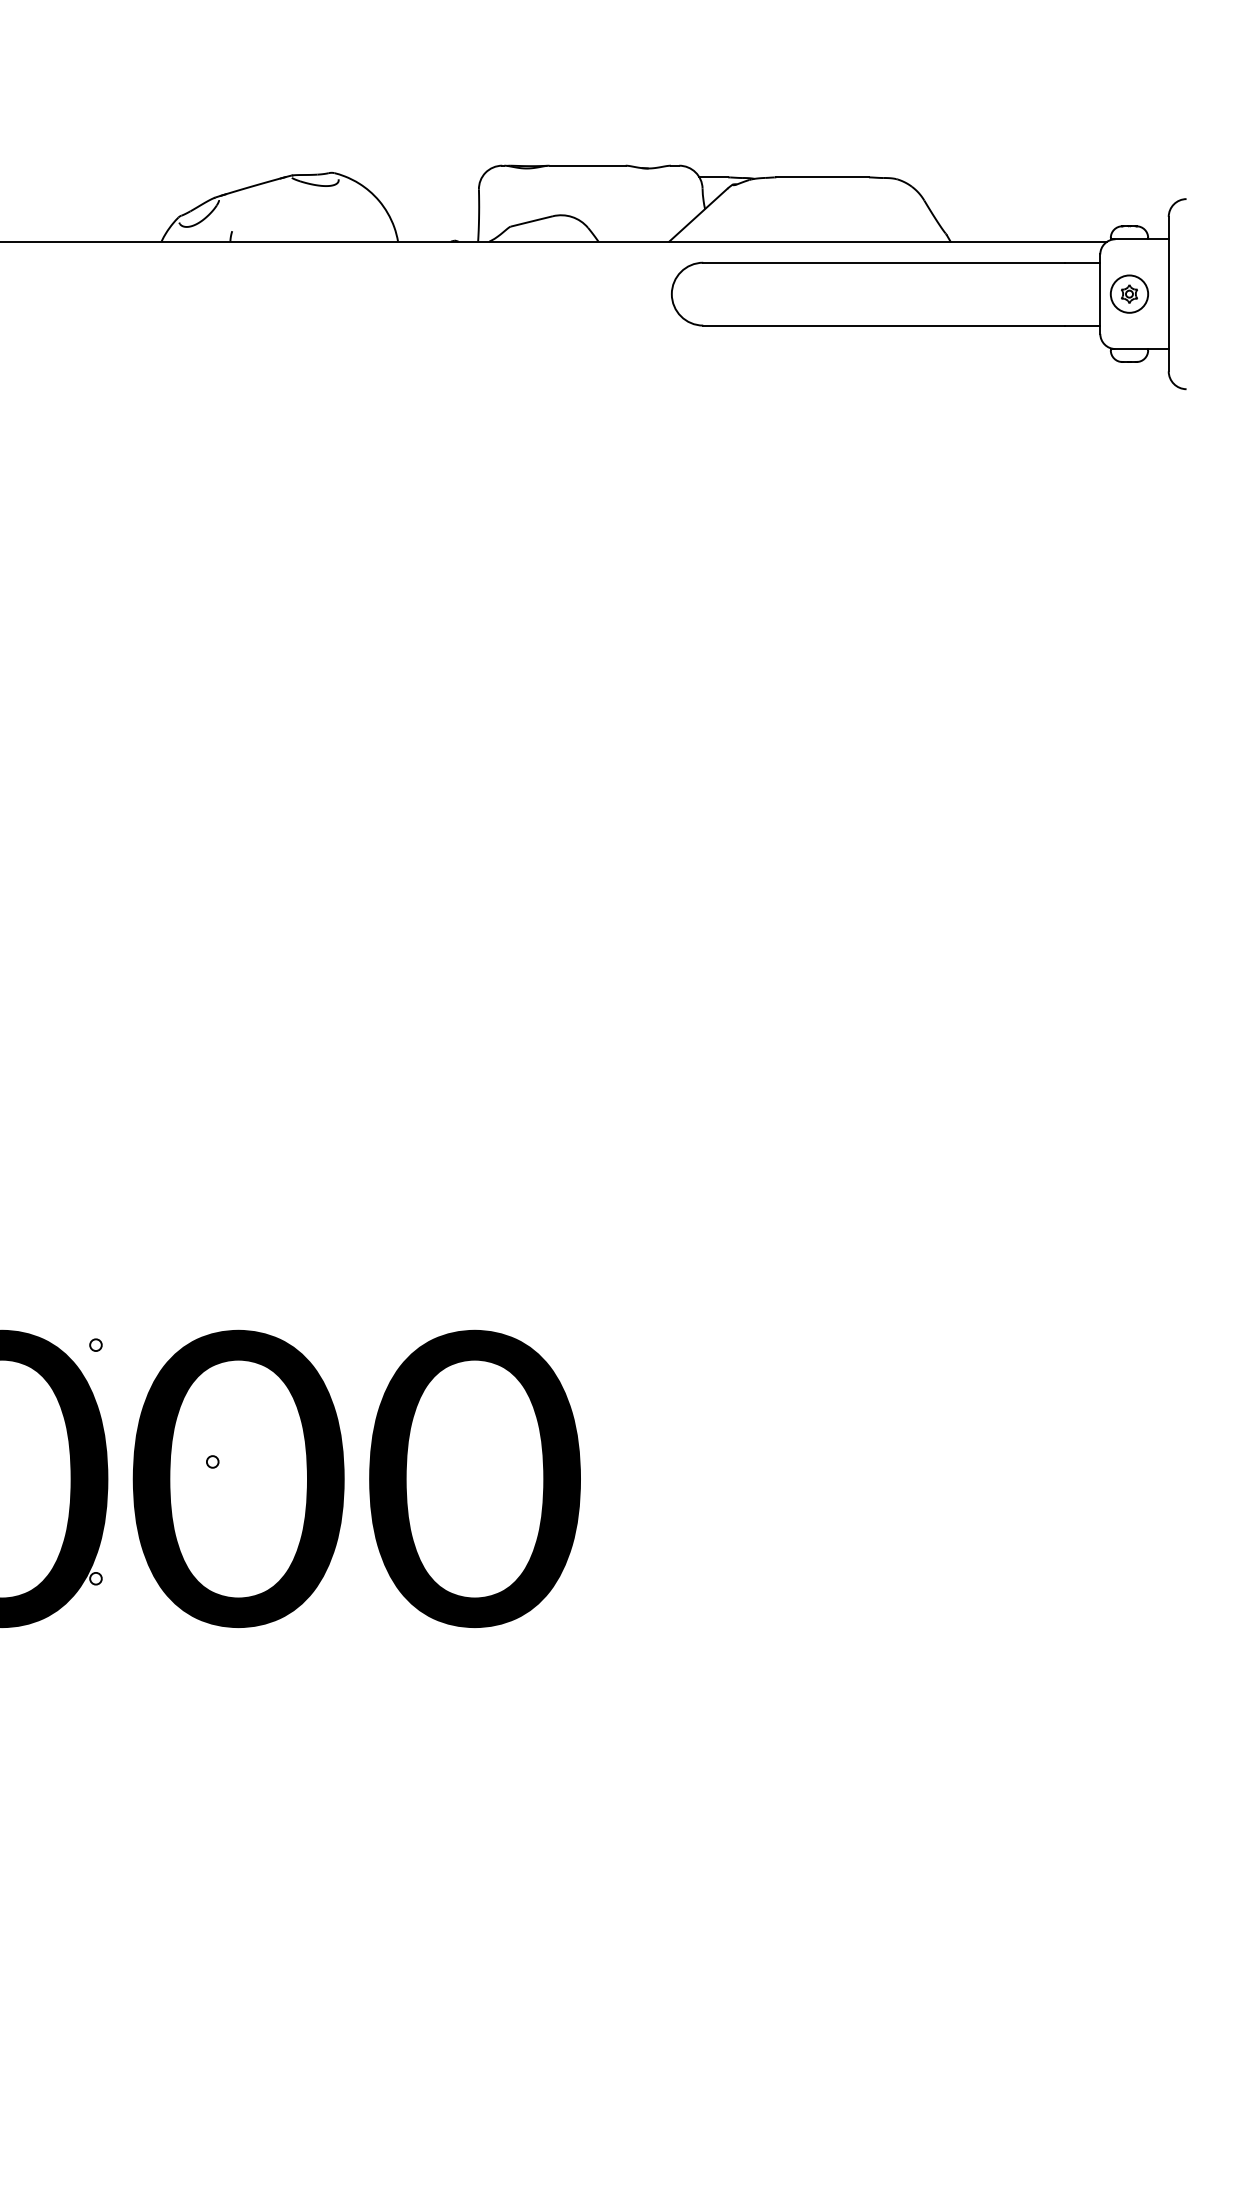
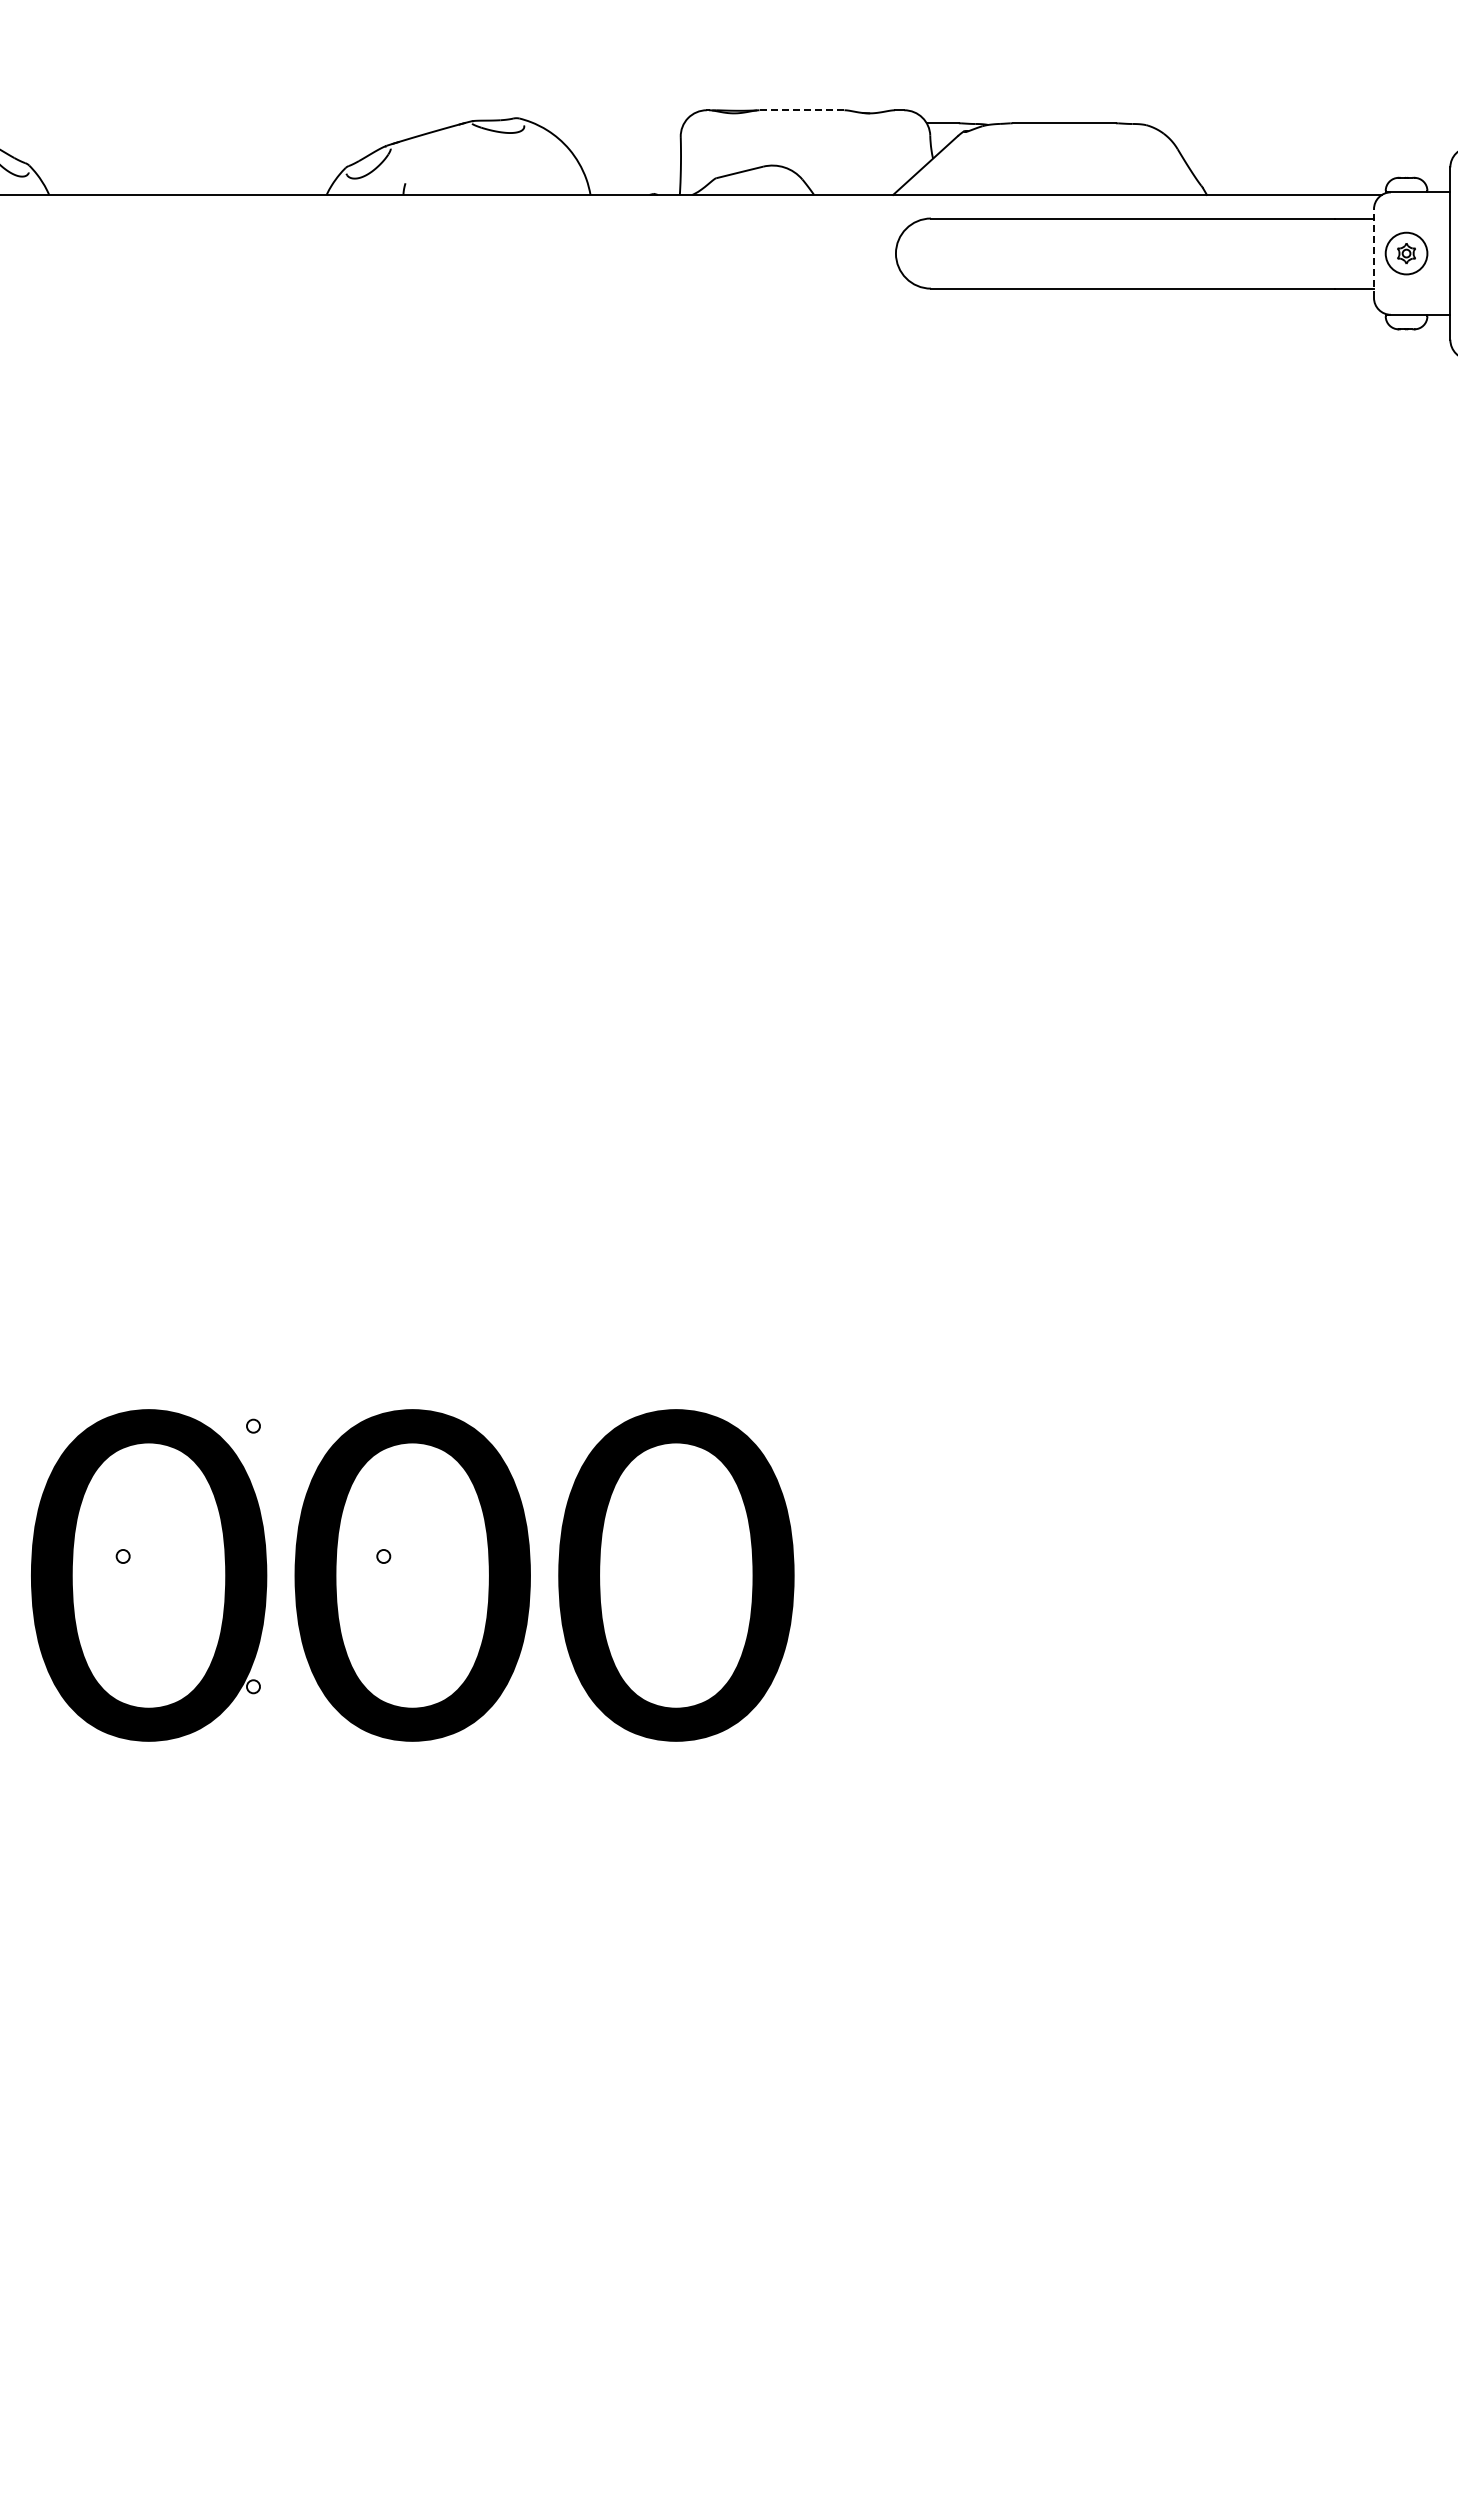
line: (588, 165) -> (802, 110), solid -> dashed
line: (1099, 294) -> (1373, 253), solid -> dashed

